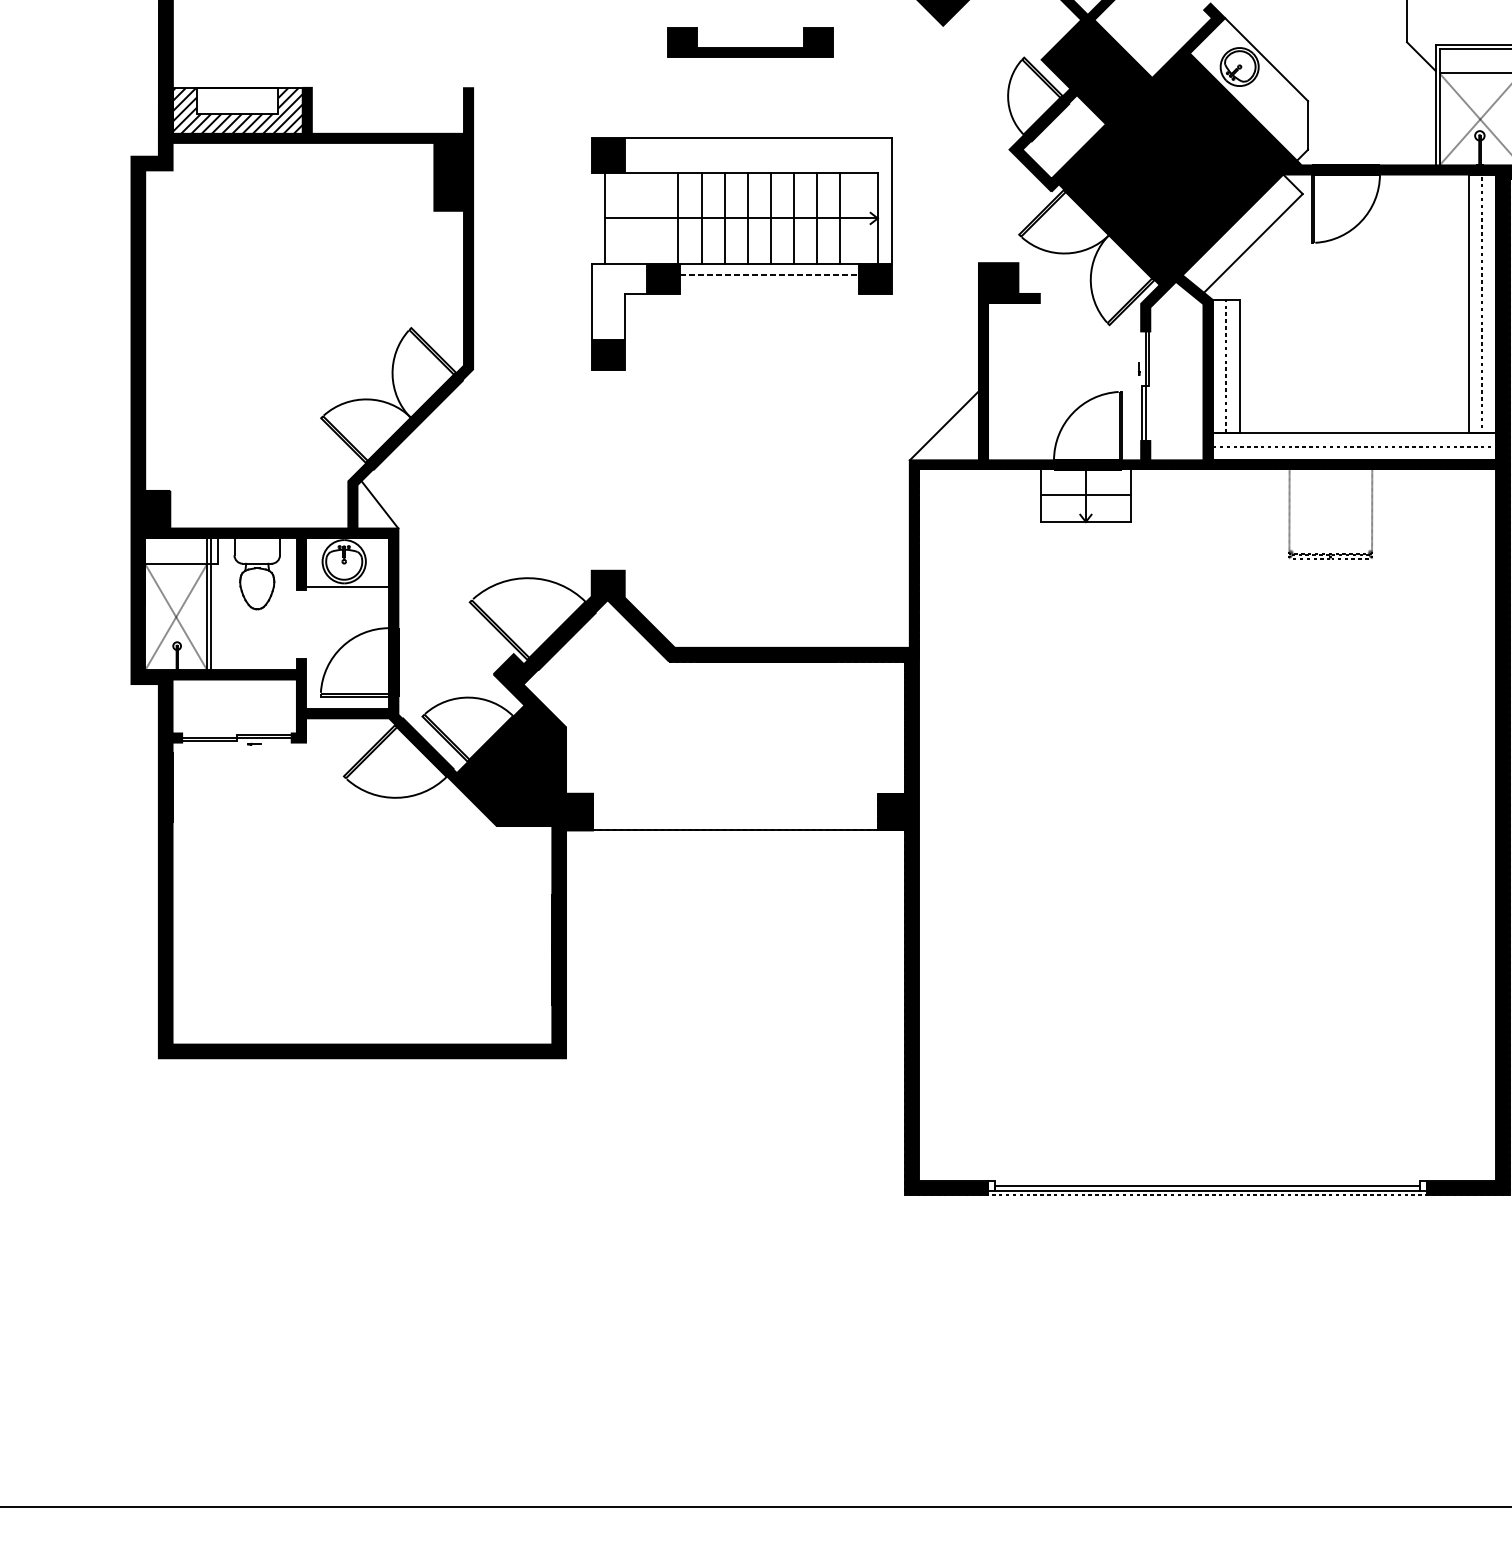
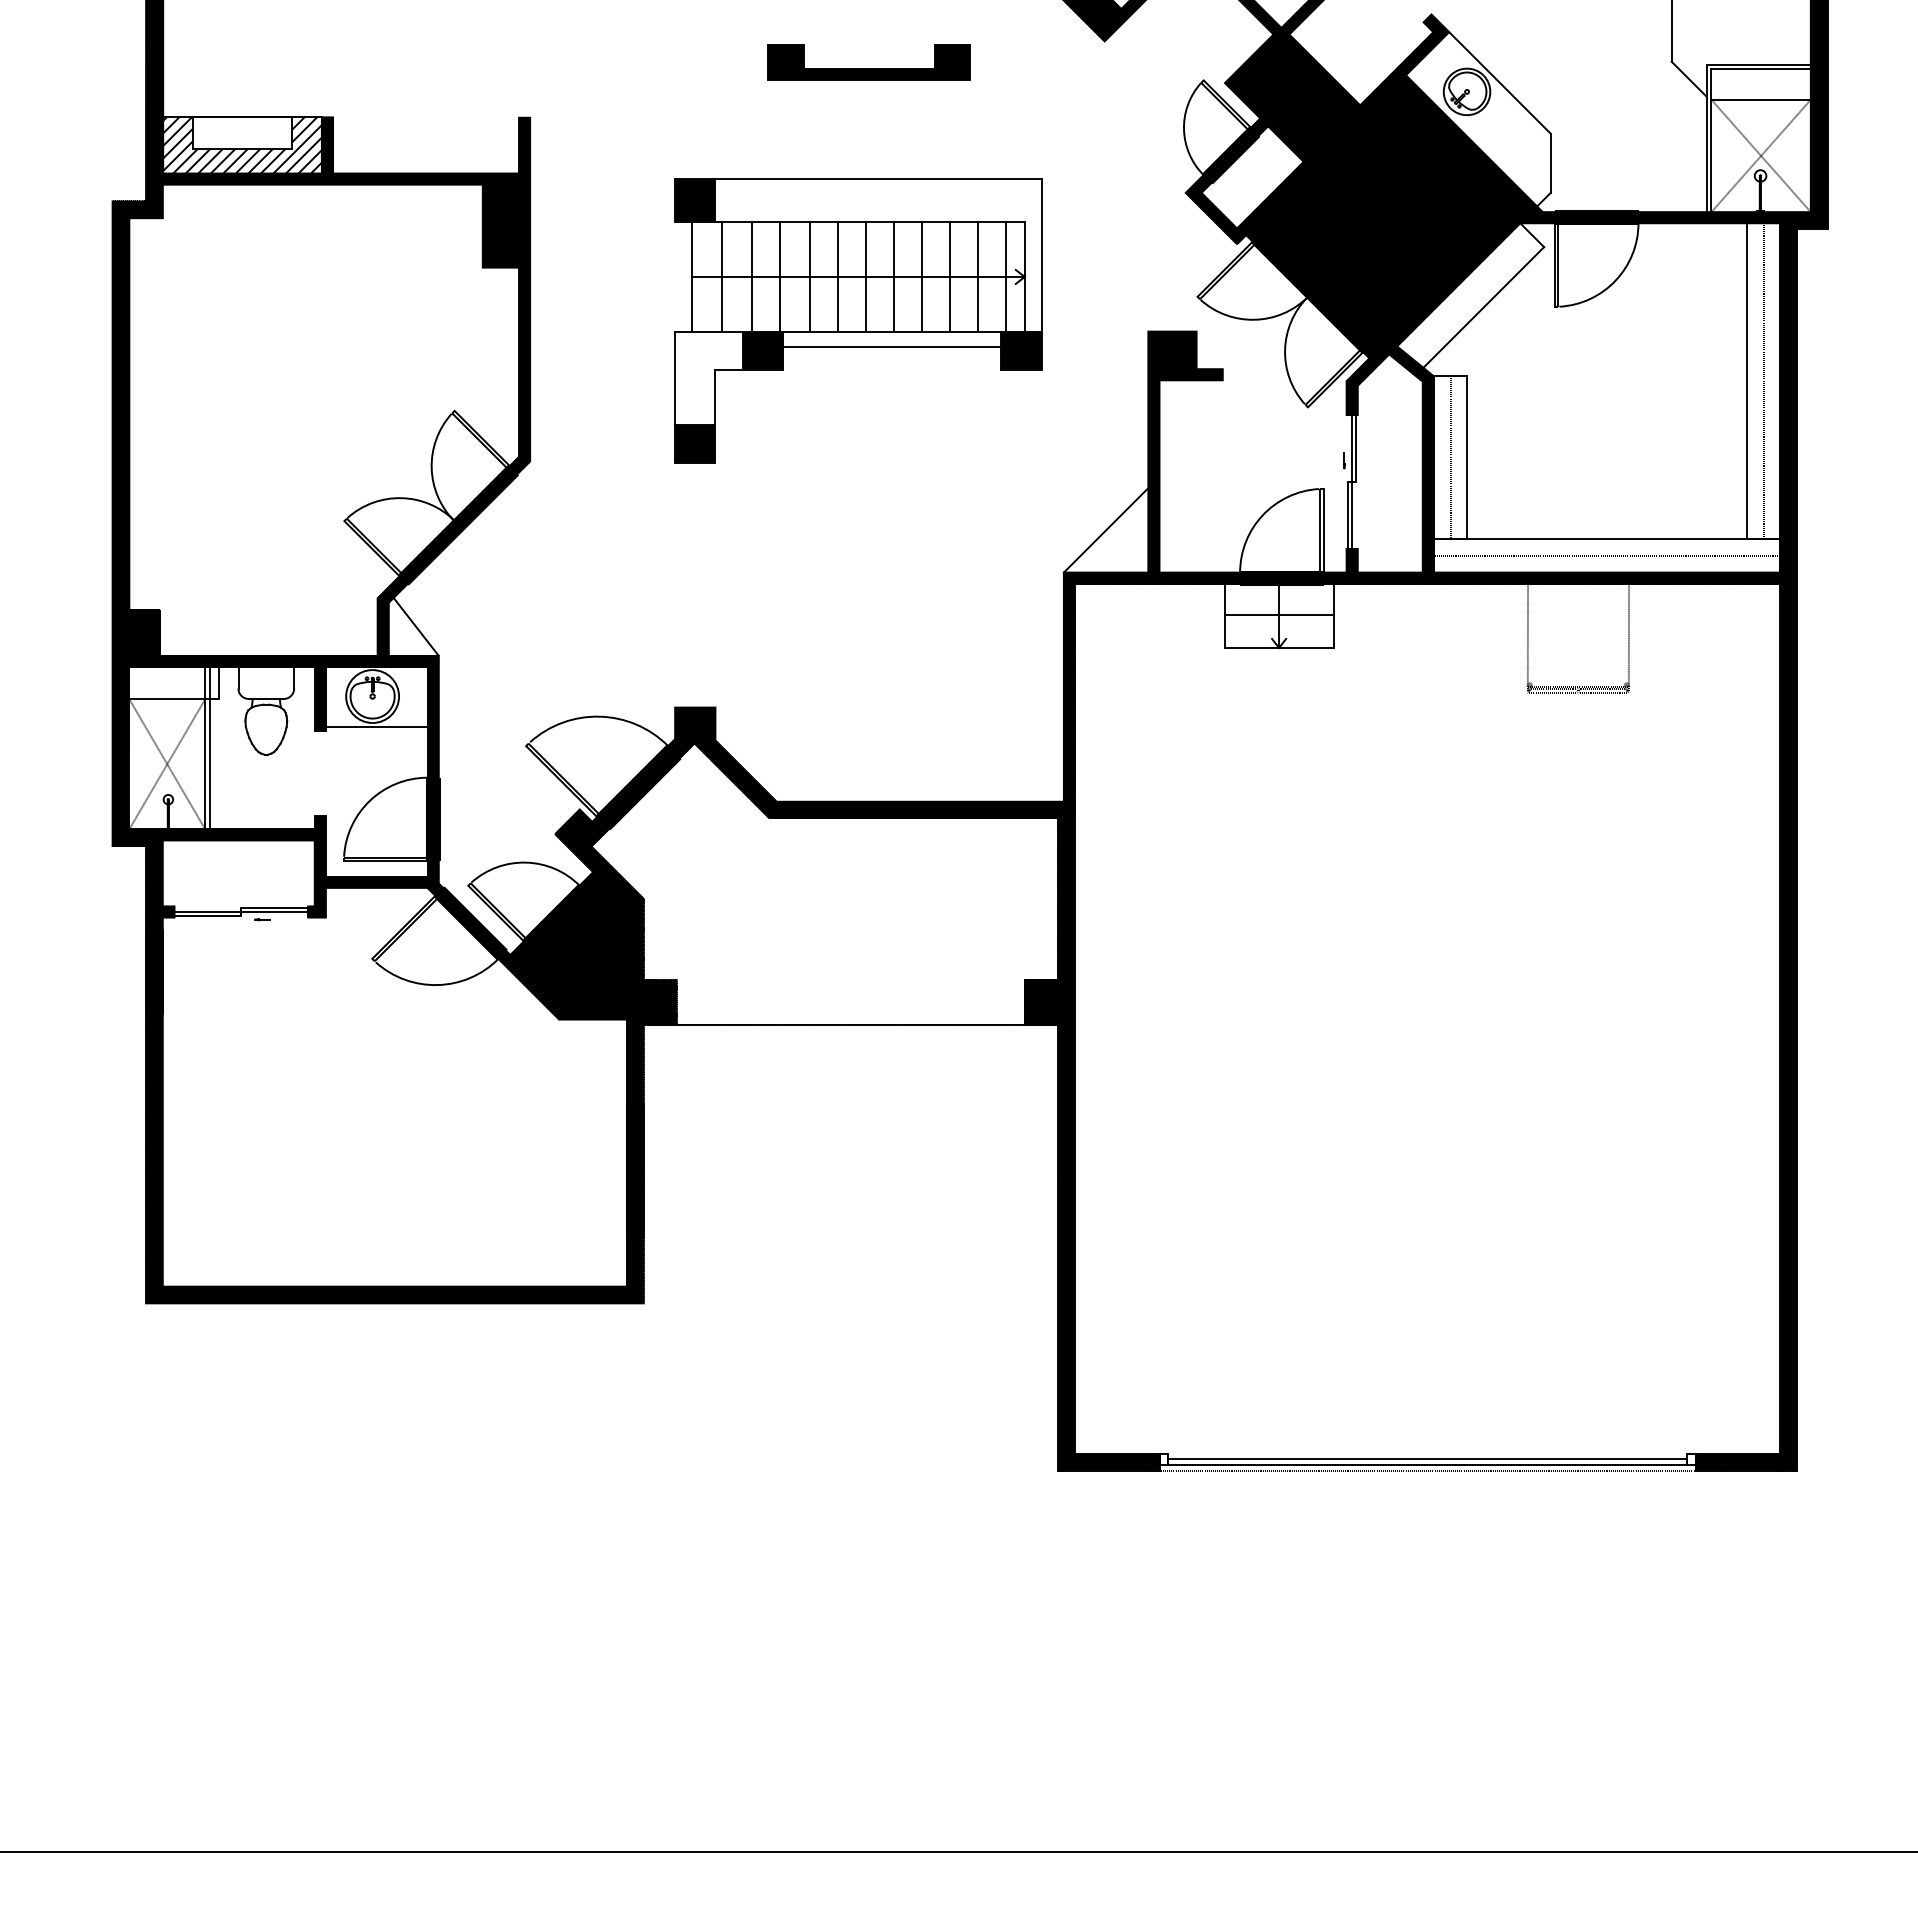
line: (630, 218) -> (722, 276), added
line: (655, 218) -> (752, 276), added
line: (862, 218) -> (1005, 276), added
line: (769, 275) -> (892, 346), dashed -> solid

